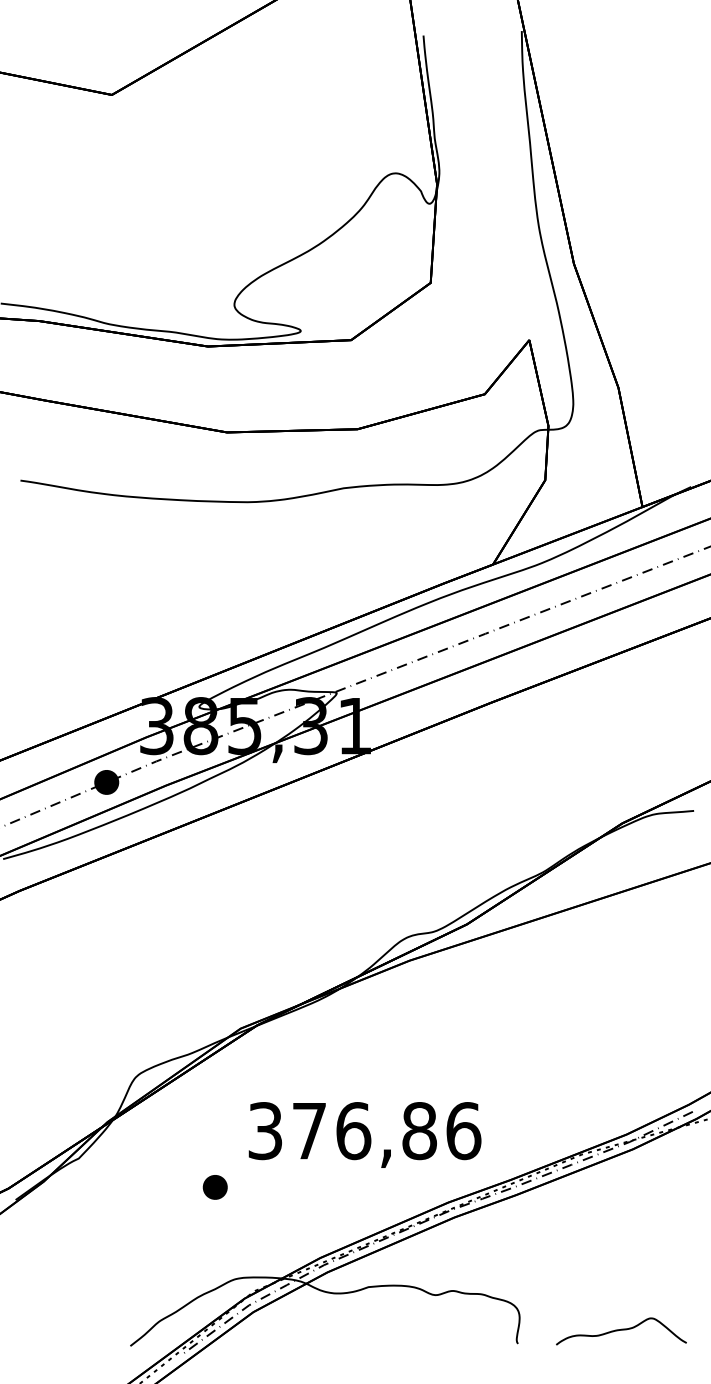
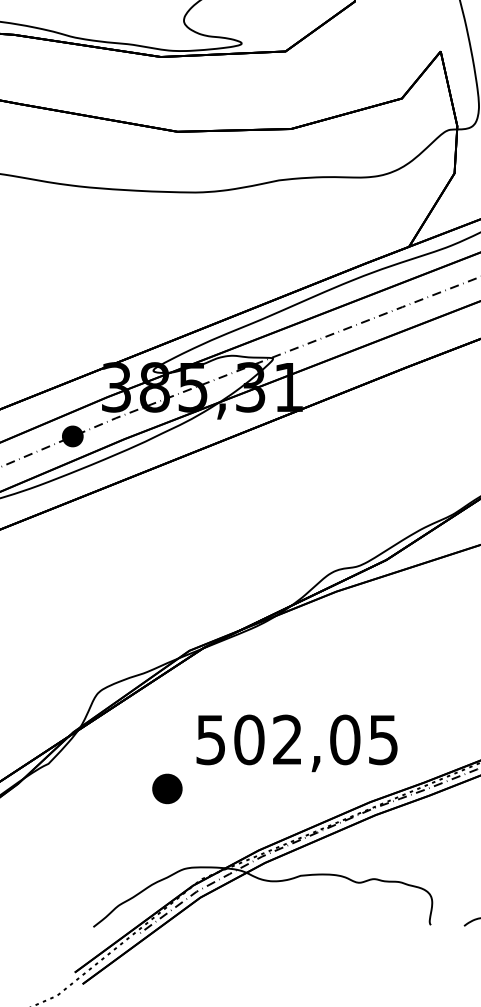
text: (365, 1131) -> (298, 740), 376,86 -> 502,05
part: (214, 1187) -> (166, 789), size x1.4

